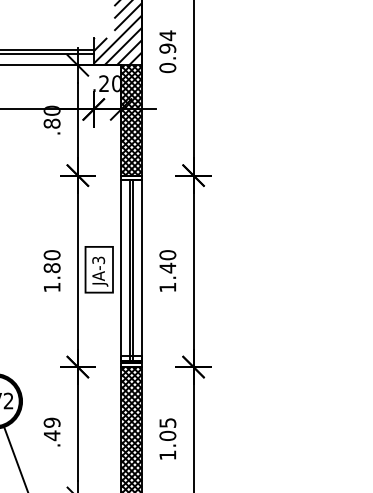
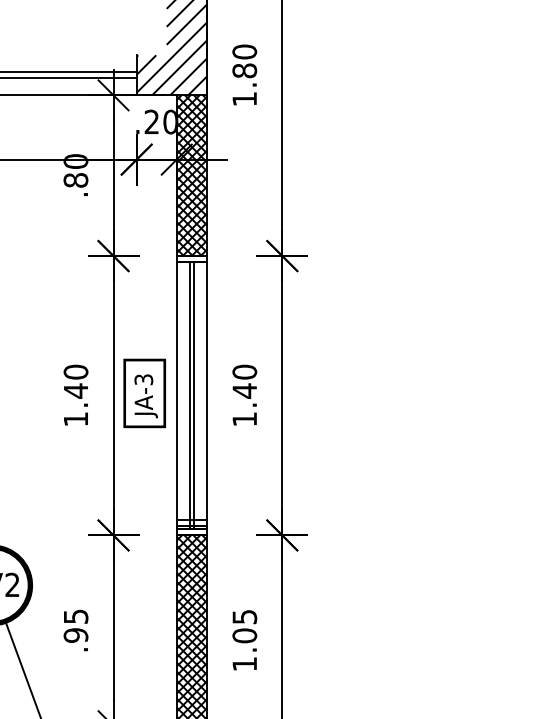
text: (167, 51) -> (244, 75), 0.94 -> 1.80
text: (51, 267) -> (75, 390), 1.80 -> 1.40
text: (51, 429) -> (75, 626), .49 -> .95

